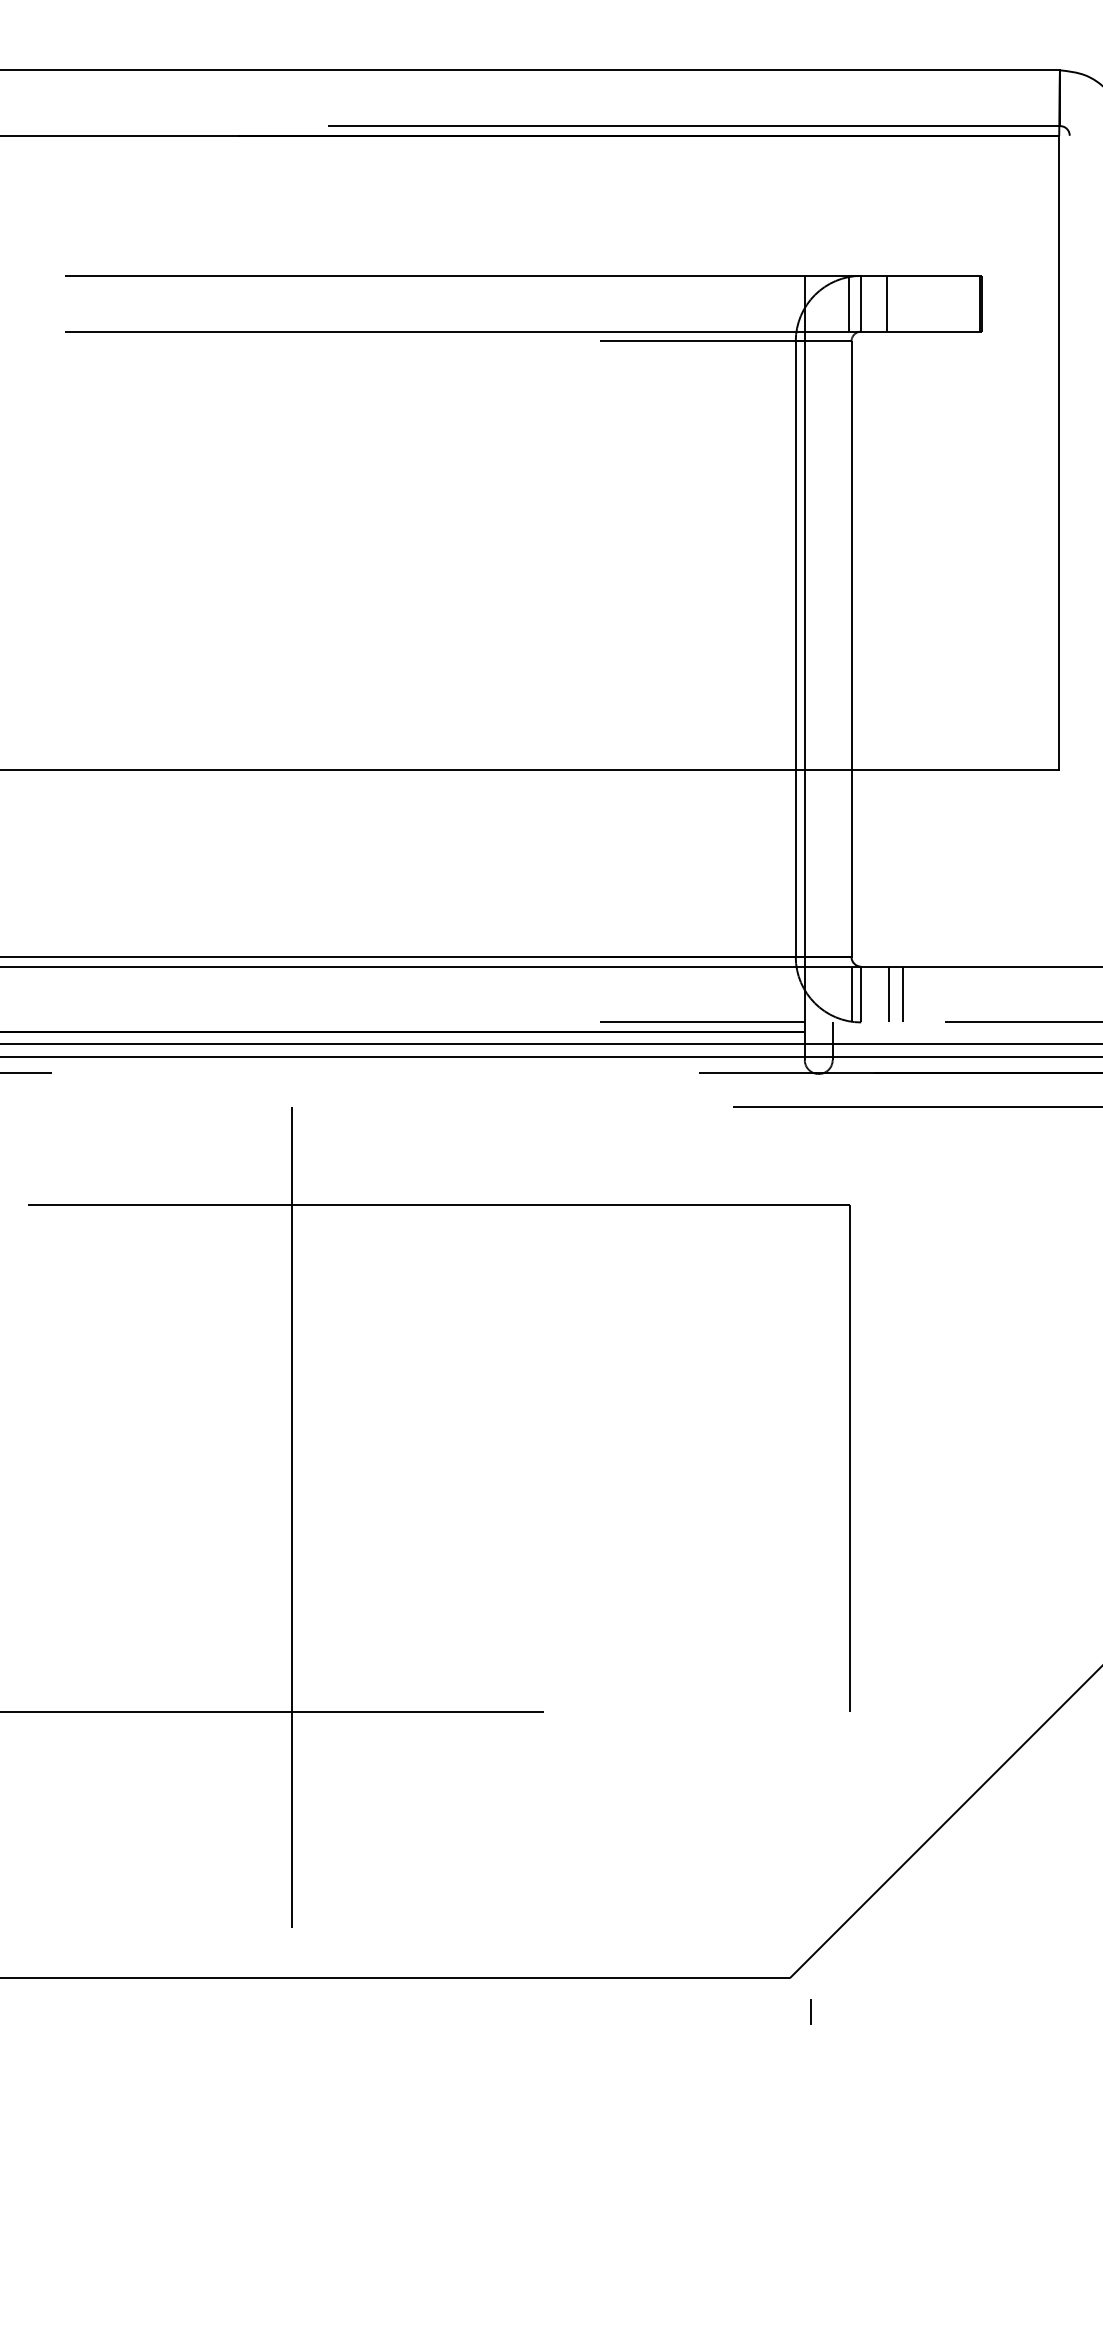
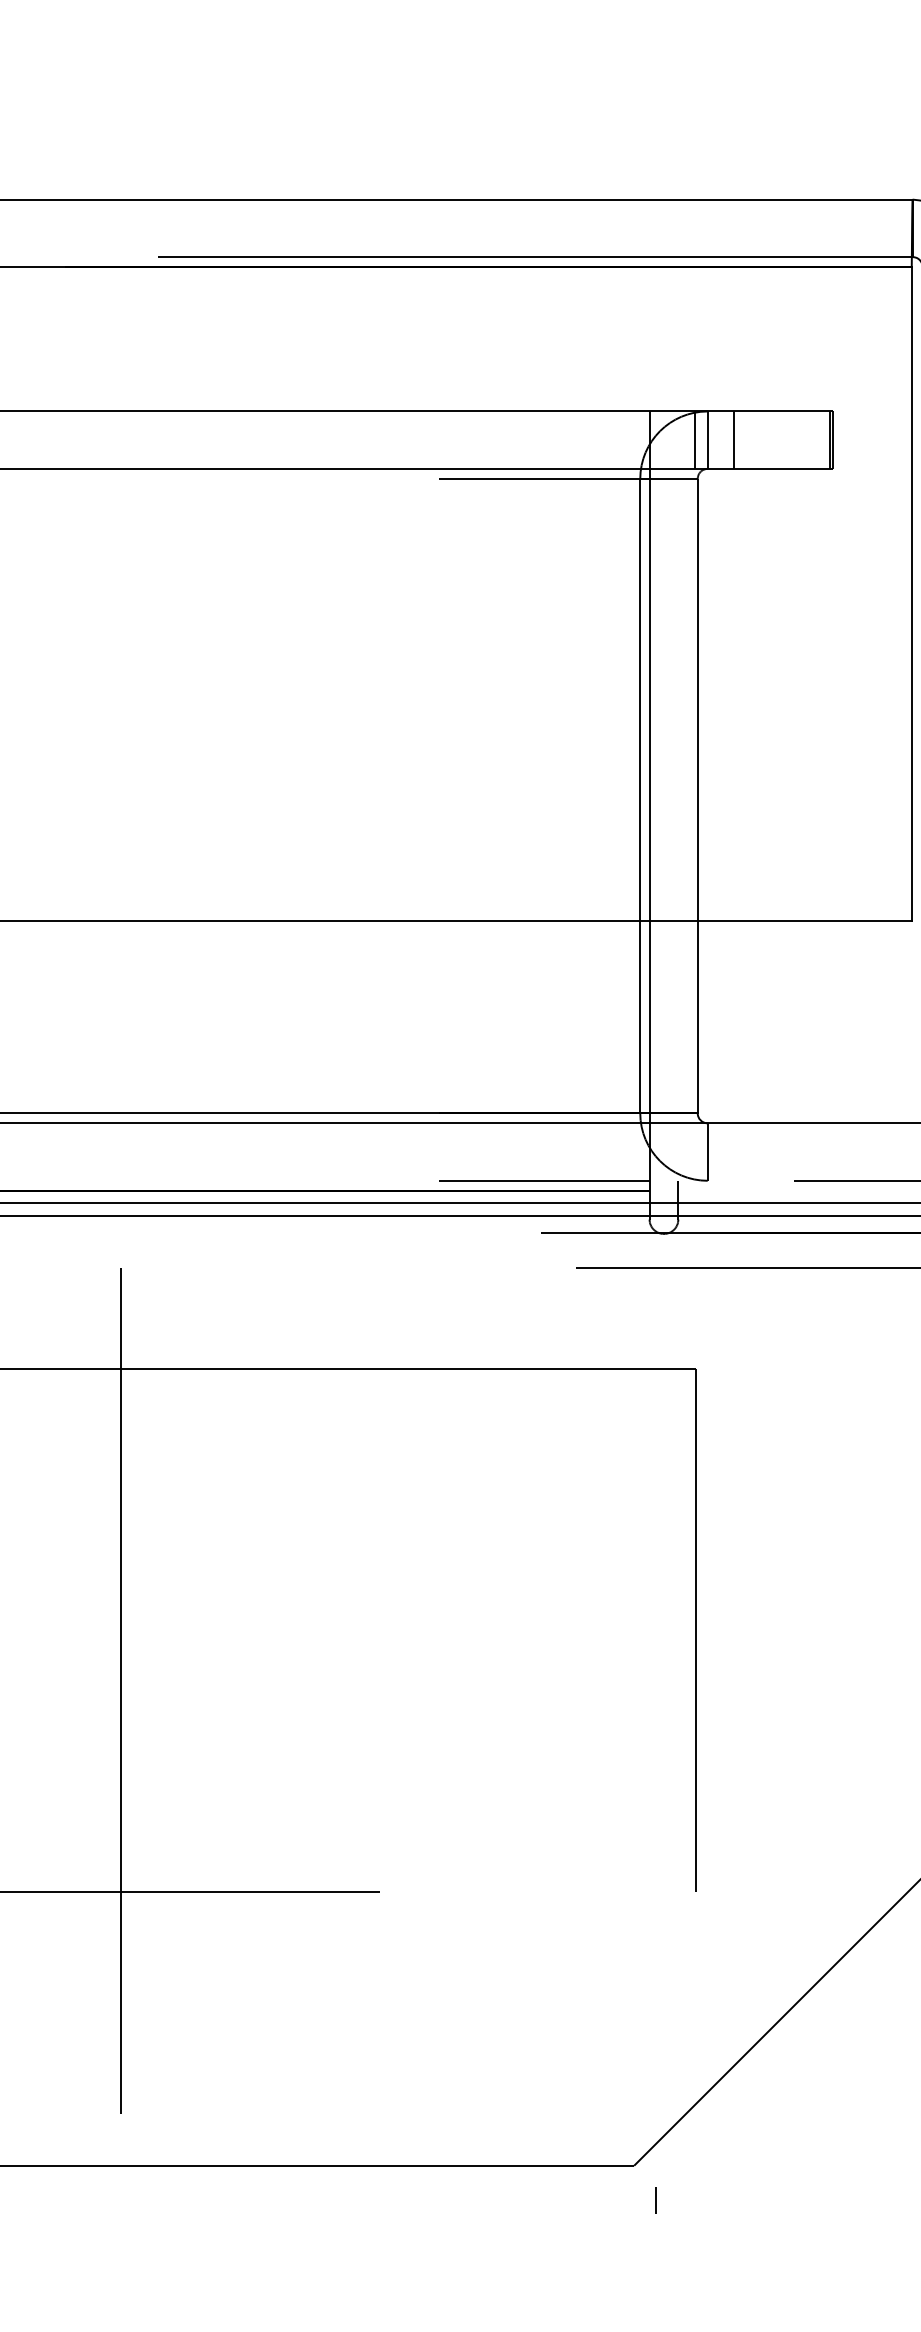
line: (851, 994) -> (697, 1151), removed
line: (889, 994) -> (736, 1151), removed
line: (903, 994) -> (751, 1151), removed

